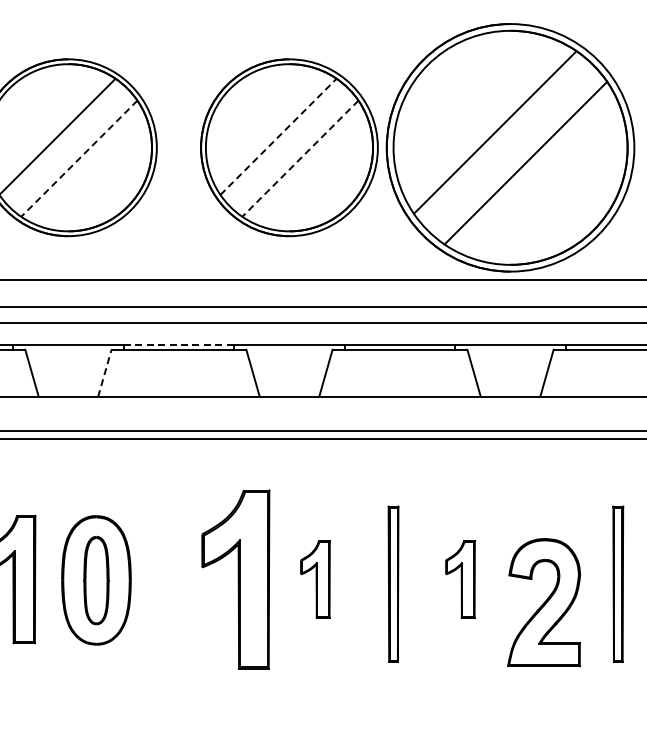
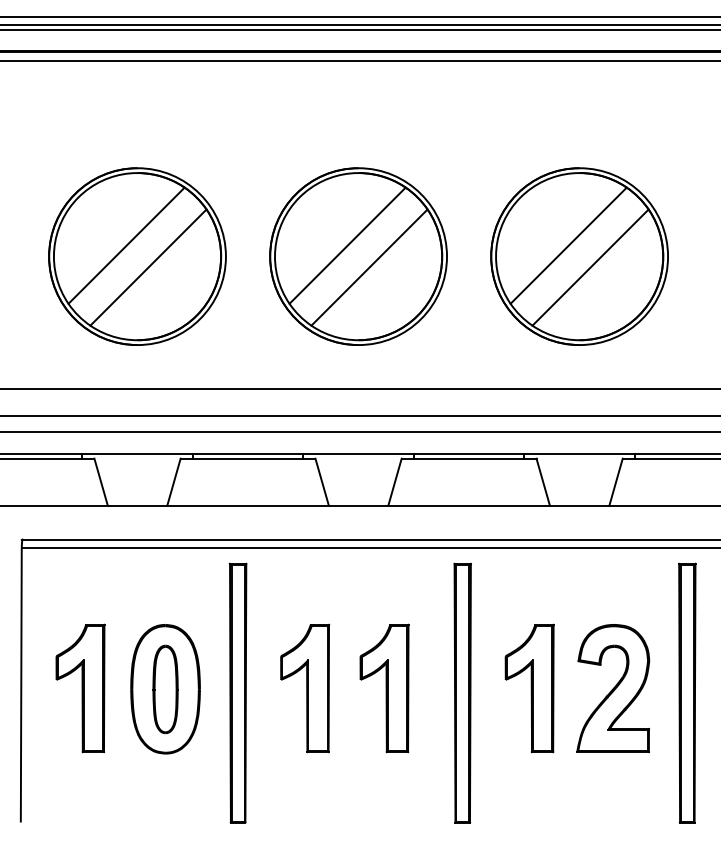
line: (279, 136) -> (348, 245), dashed -> solid
part: (510, 147) -> (579, 256), size x0.71
line: (79, 158) -> (148, 267), dashed -> solid
line: (300, 158) -> (369, 267), dashed -> solid
line: (179, 345) -> (248, 454), dashed -> solid
line: (104, 373) -> (173, 482), dashed -> solid
part: (236, 579) -> (305, 688), size x0.71
part: (315, 579) -> (384, 688), size x1.67
part: (460, 579) -> (529, 688), size x1.67
part: (168, 583) -> (237, 692), added
part: (393, 583) -> (462, 692), size x1.67
part: (618, 583) -> (687, 692), size x1.67
part: (544, 602) -> (613, 688), moved

